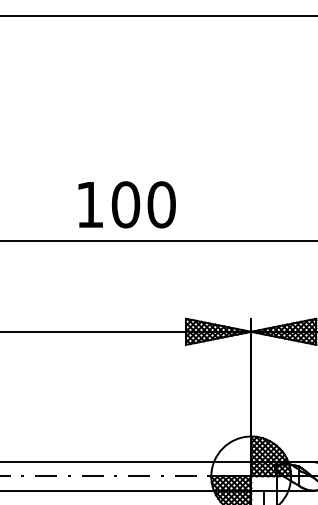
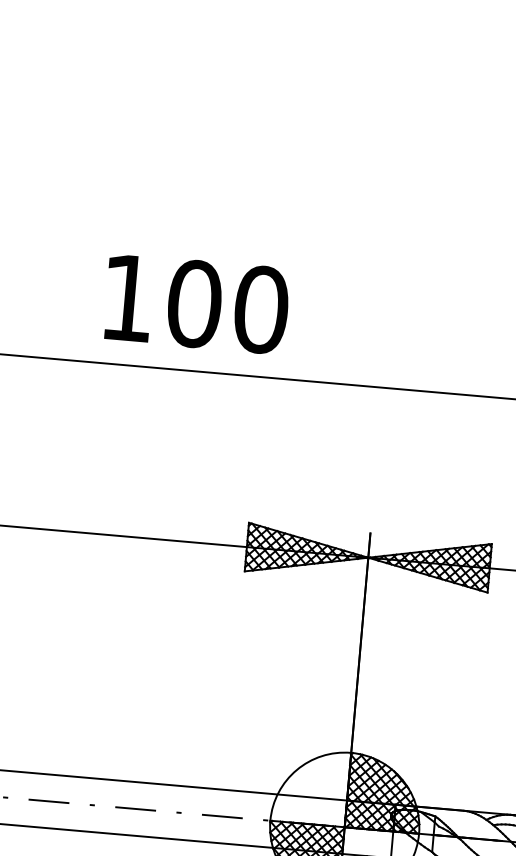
text: (126, 204) -> (195, 303), moved

